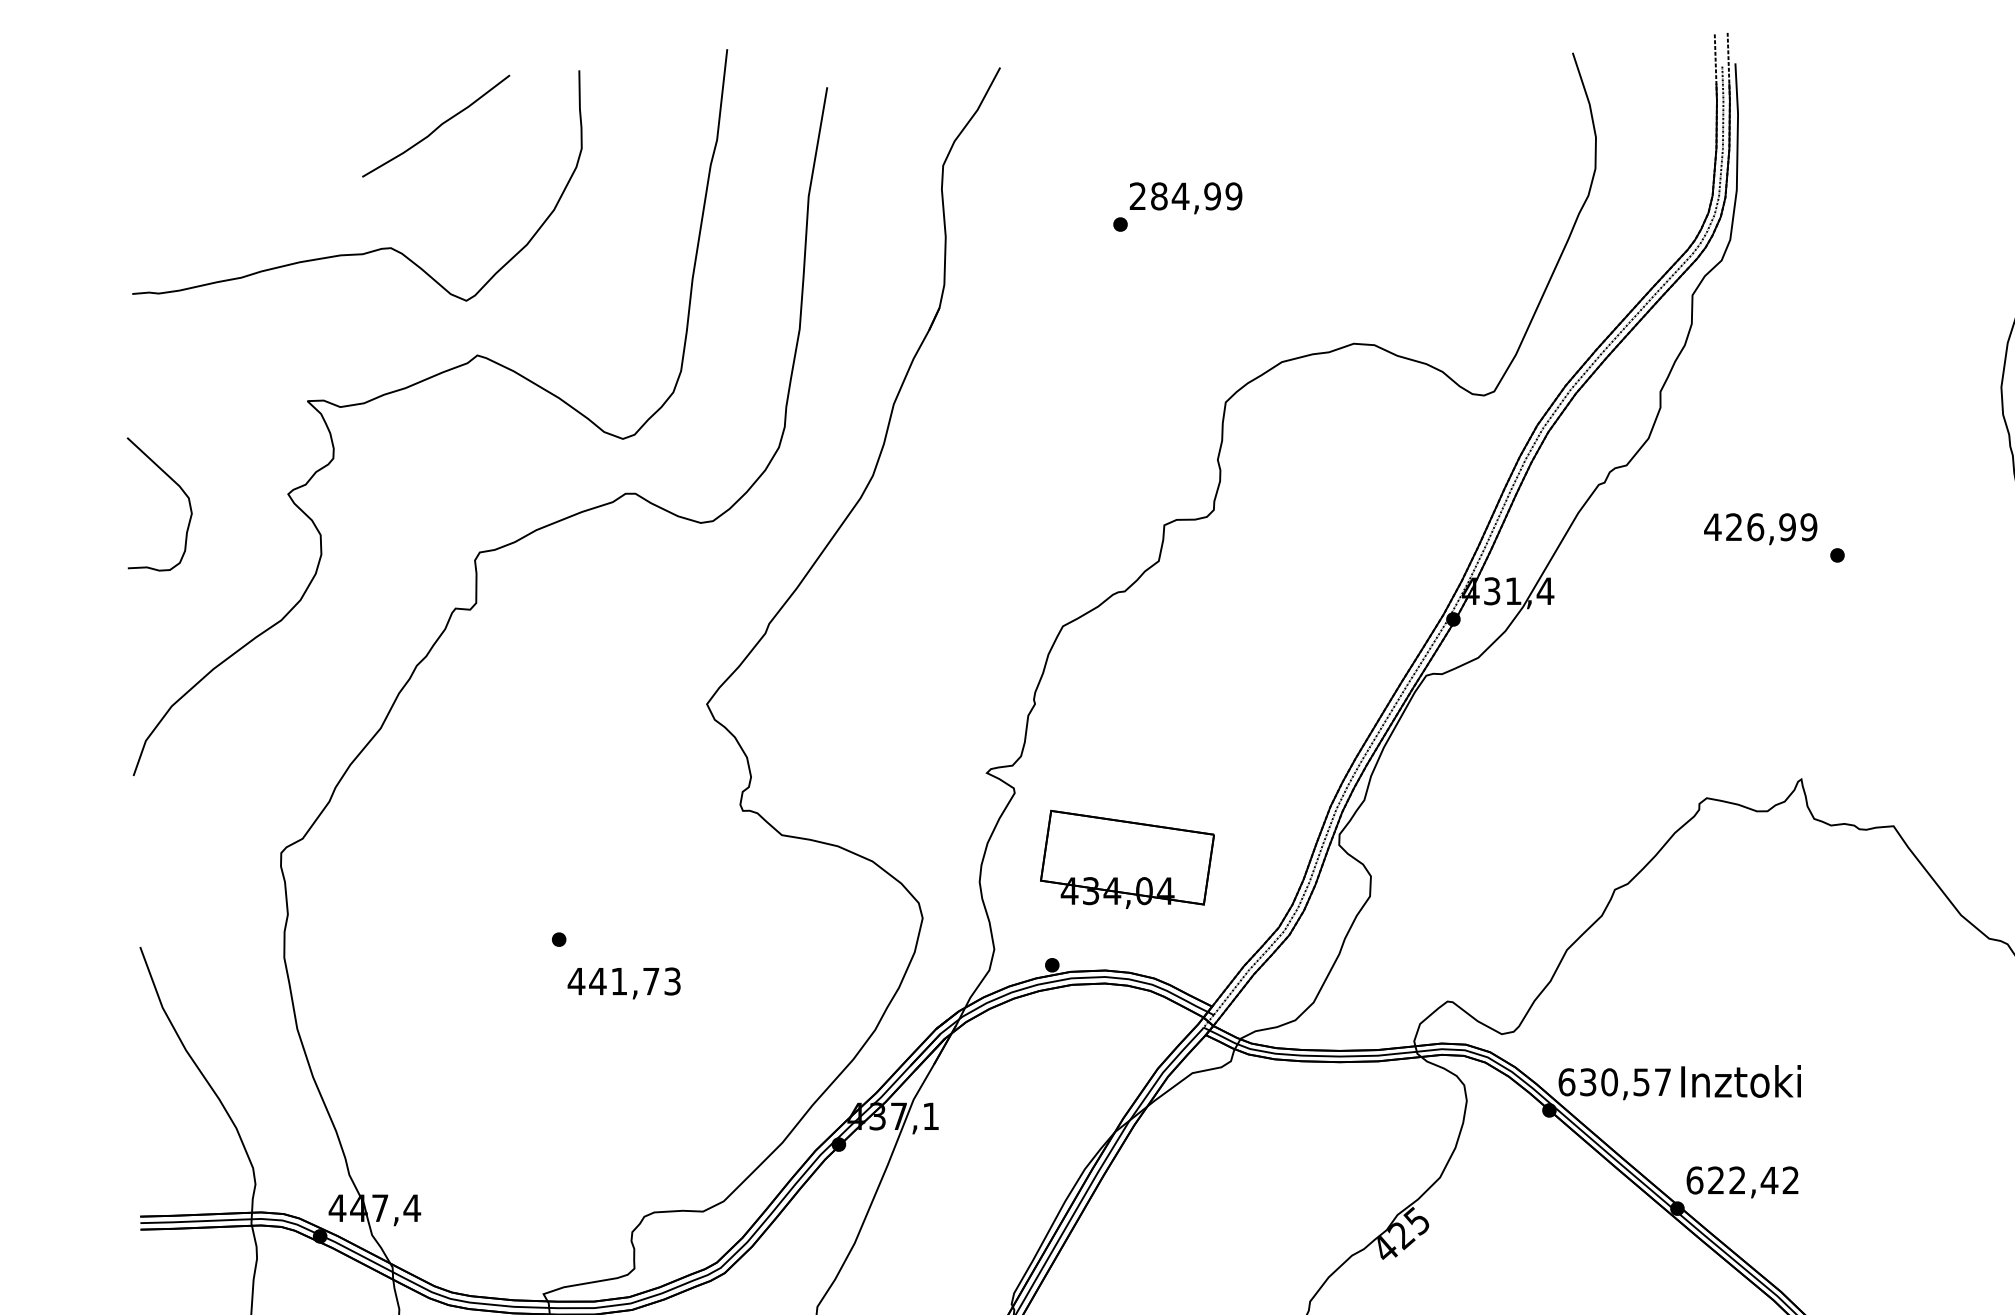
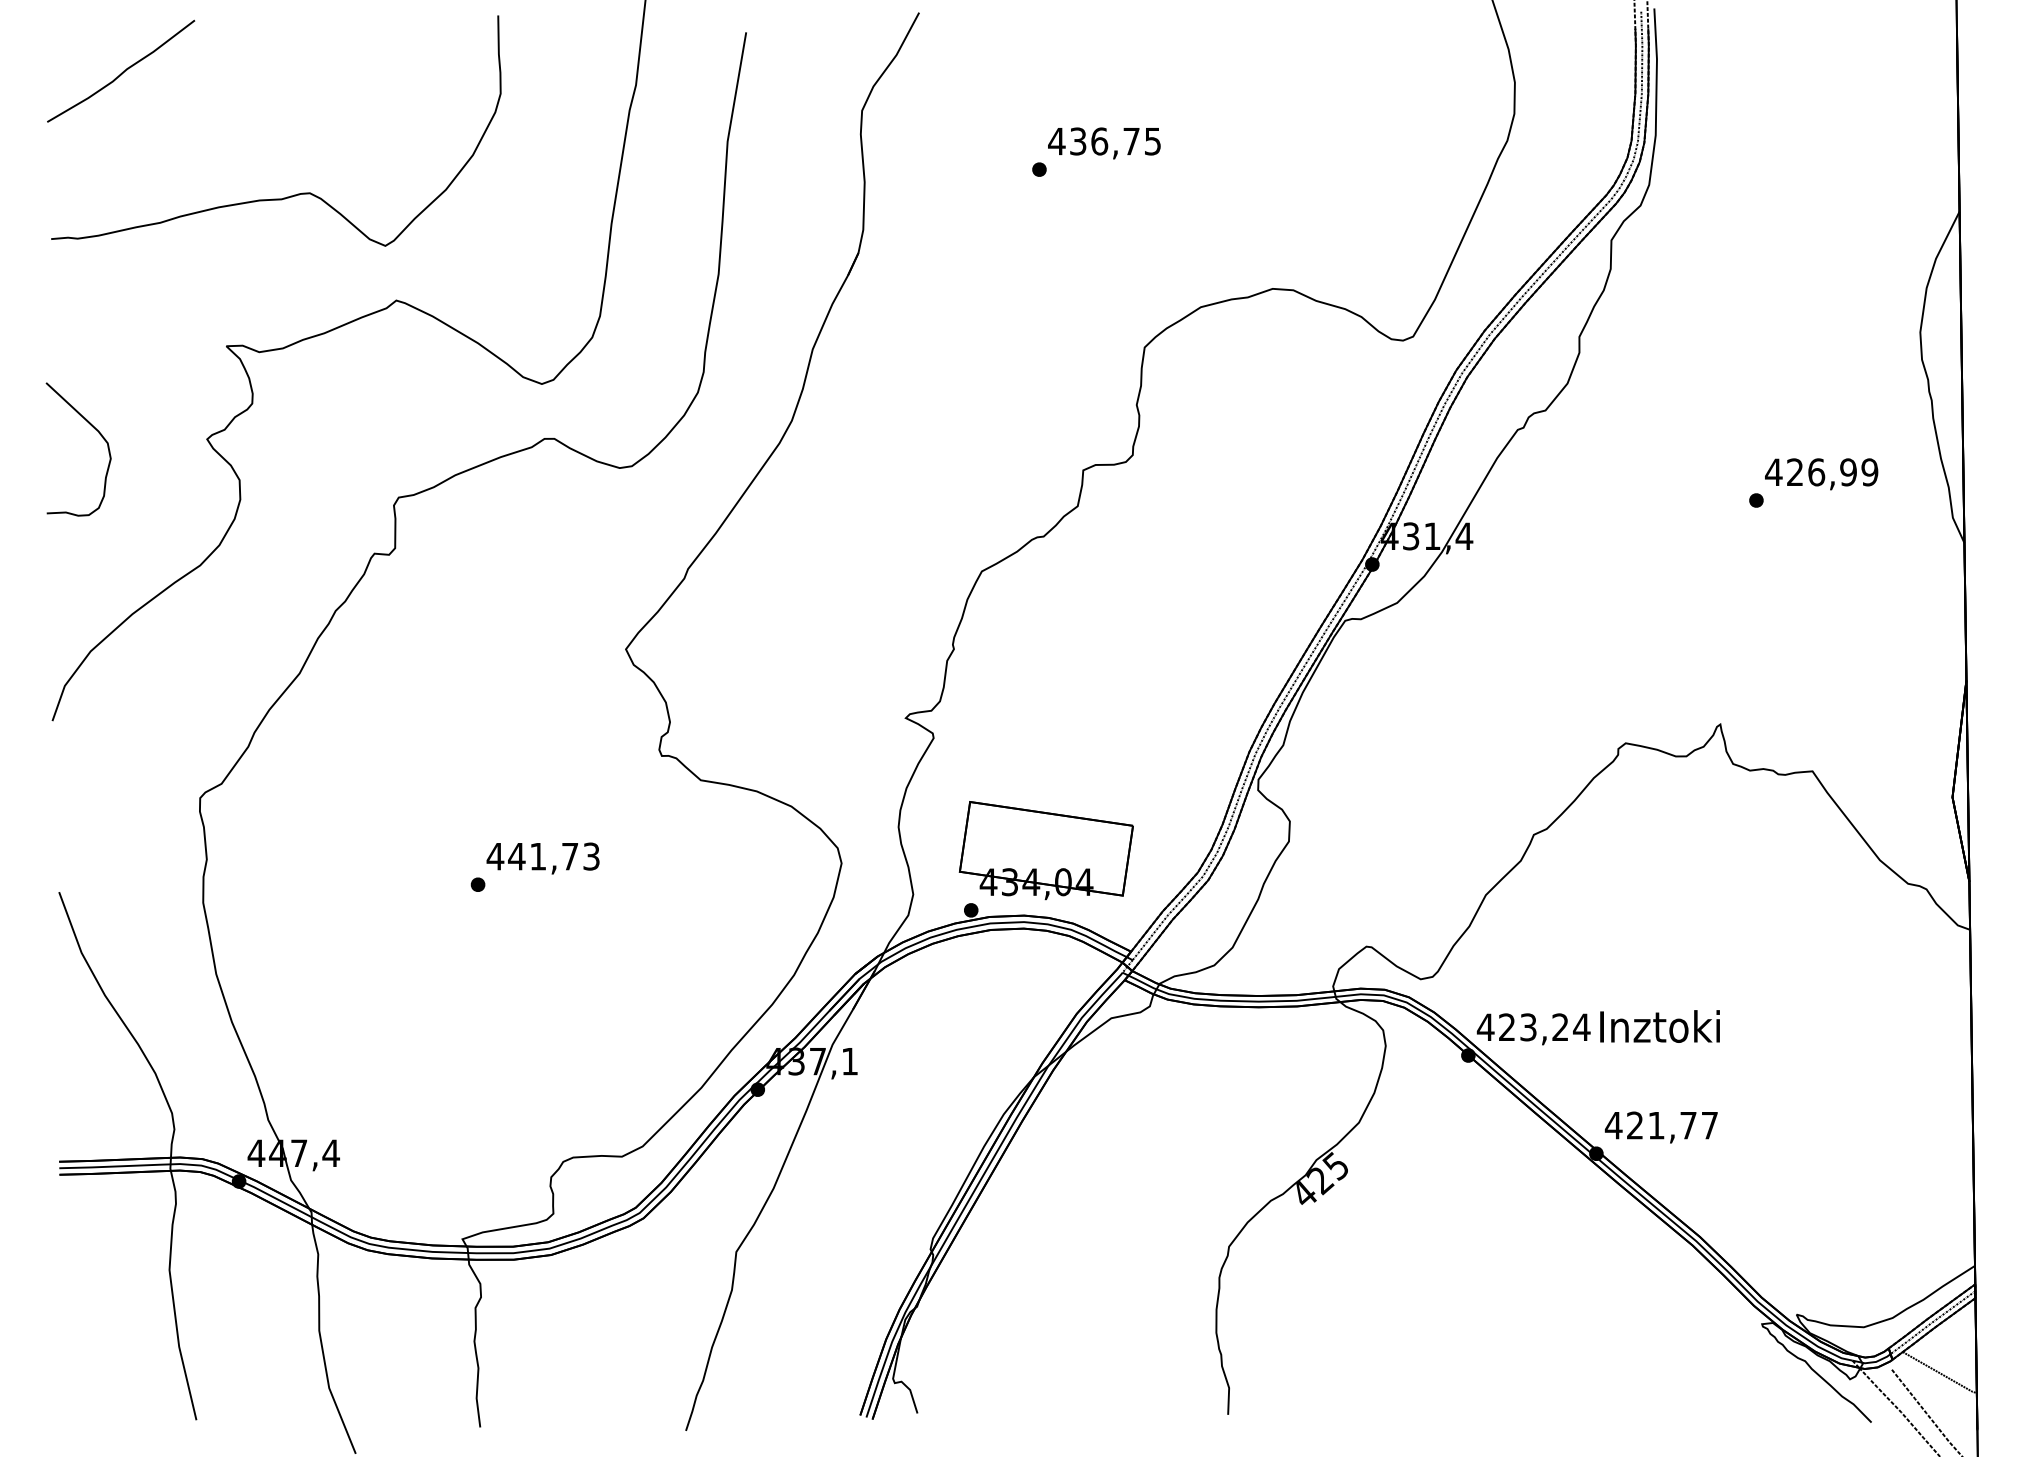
curve: (437, 126) -> (122, 71), moved
text: (1185, 196) -> (1104, 141), 284,99 -> 436,75
text: (1760, 529) -> (1821, 474), moved
part: (1126, 859) -> (1045, 850), moved
text: (623, 983) -> (542, 858), moved
text: (1614, 1082) -> (1533, 1027), 630,57 -> 423,24
text: (1741, 1180) -> (1660, 1125), 622,42 -> 421,77

